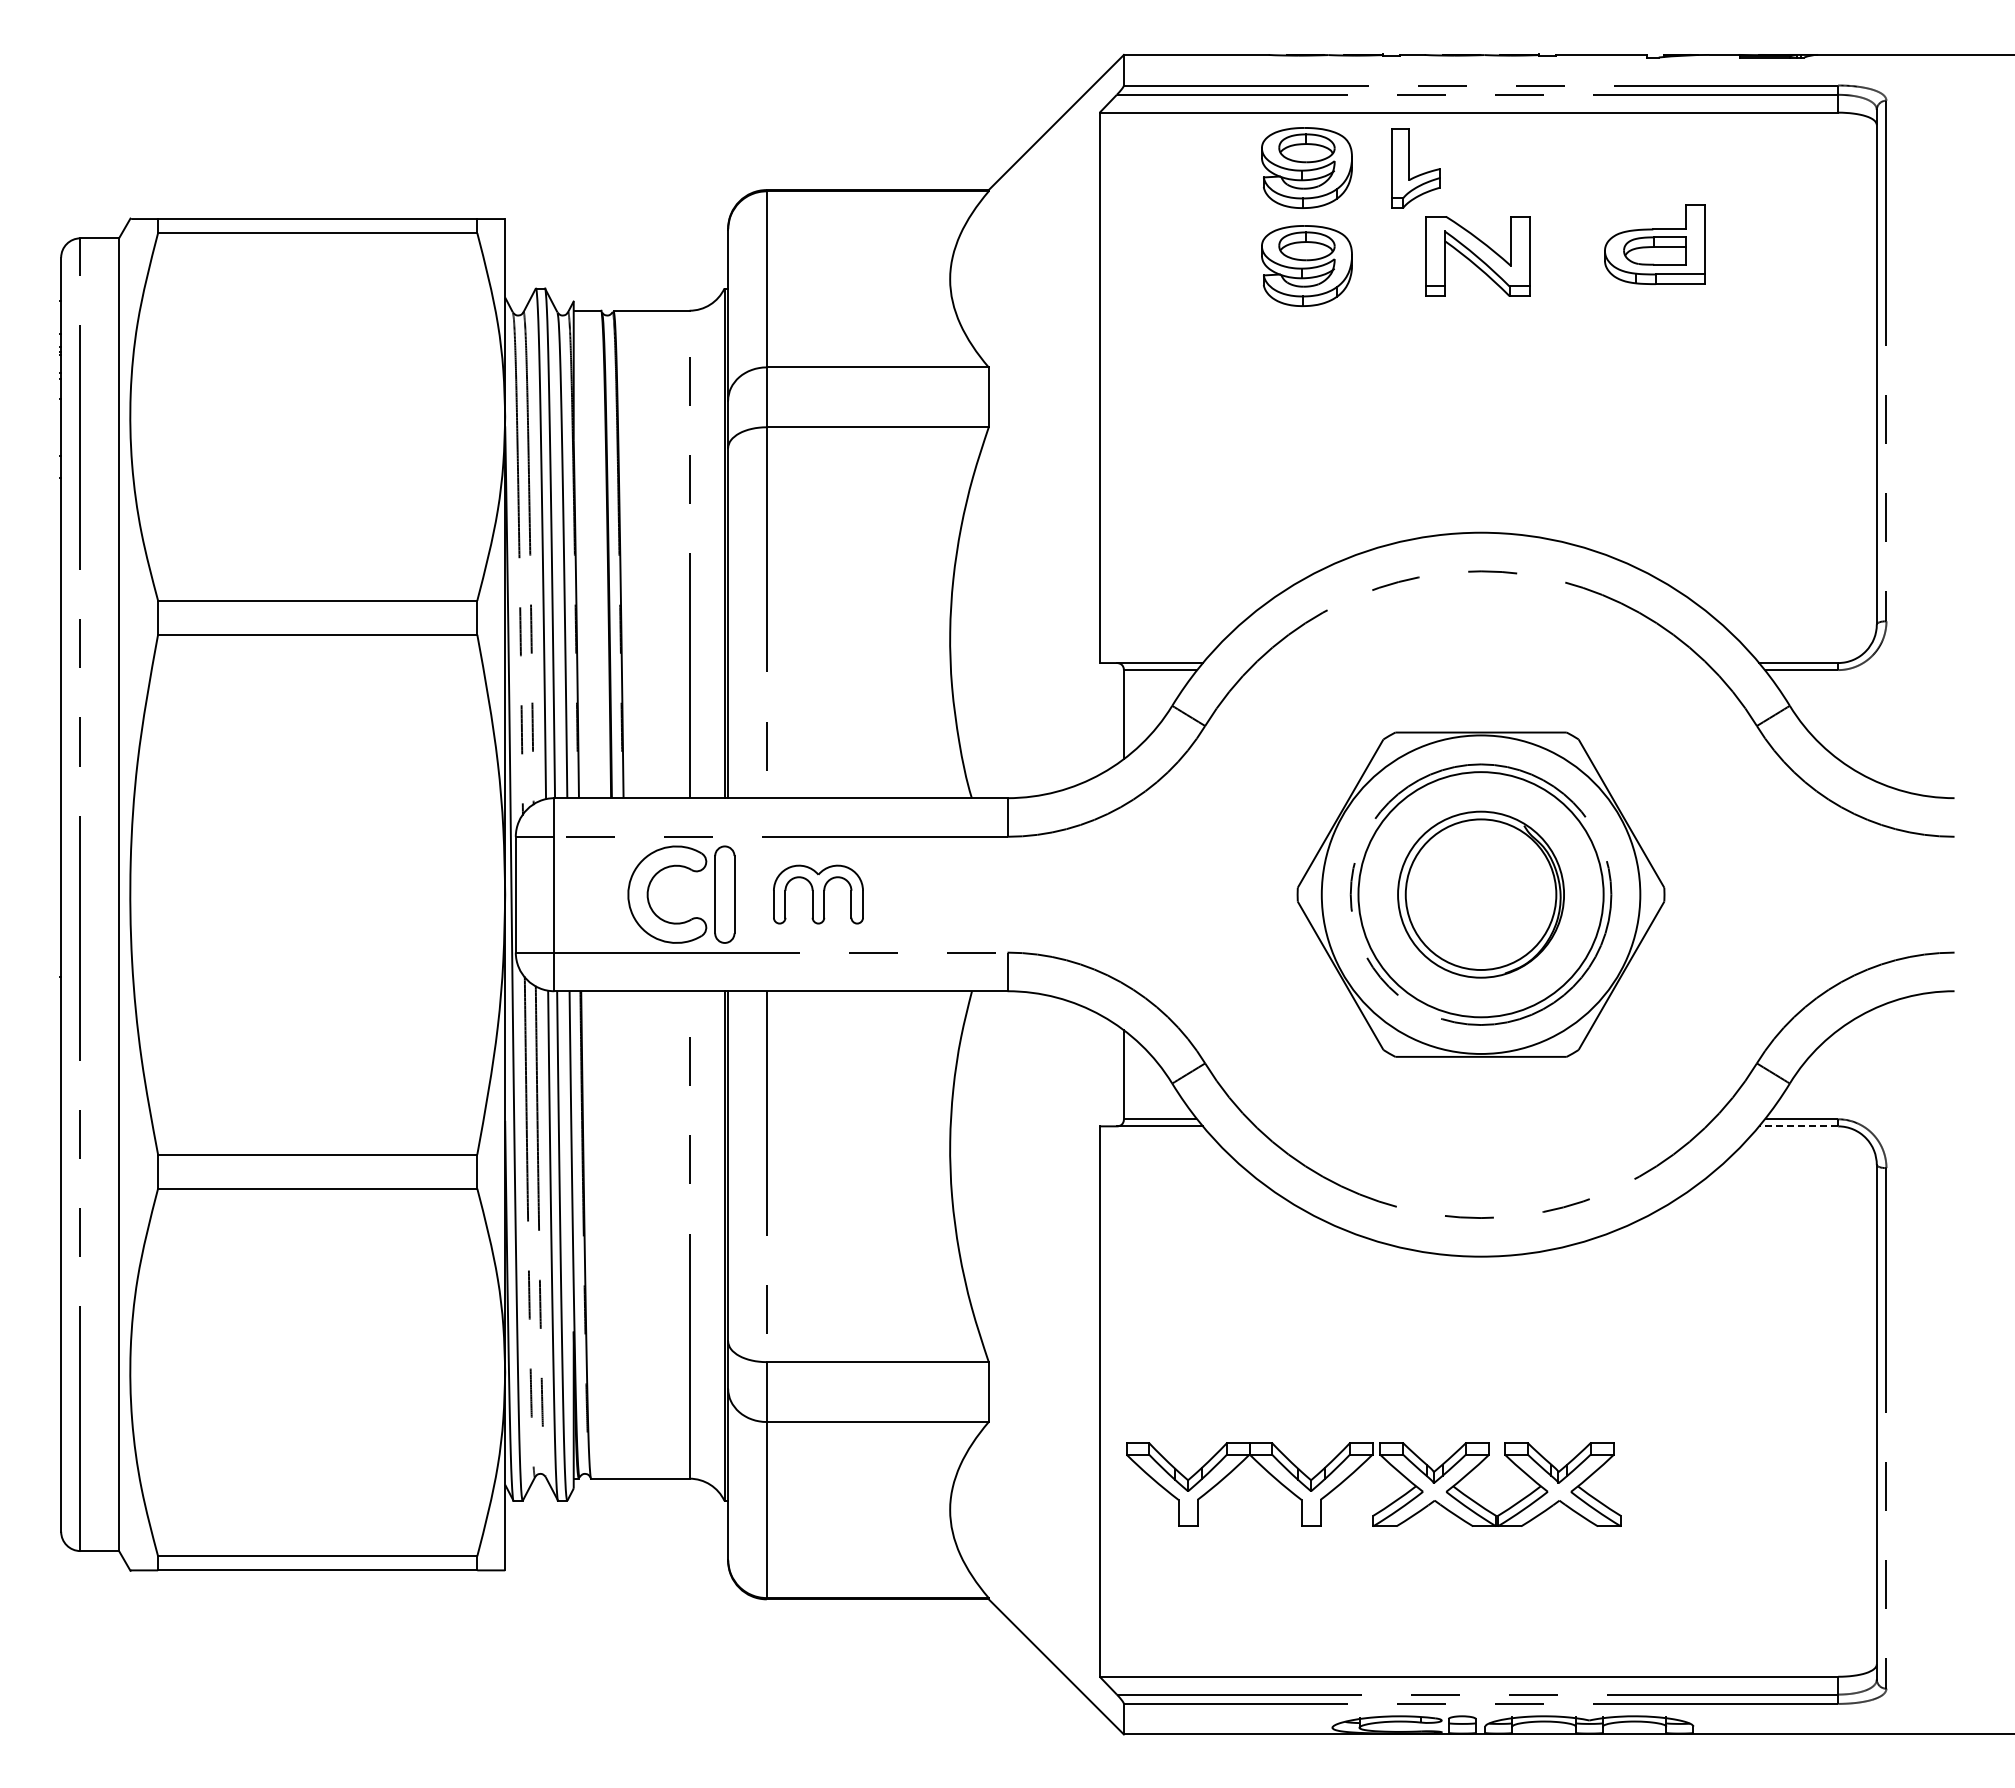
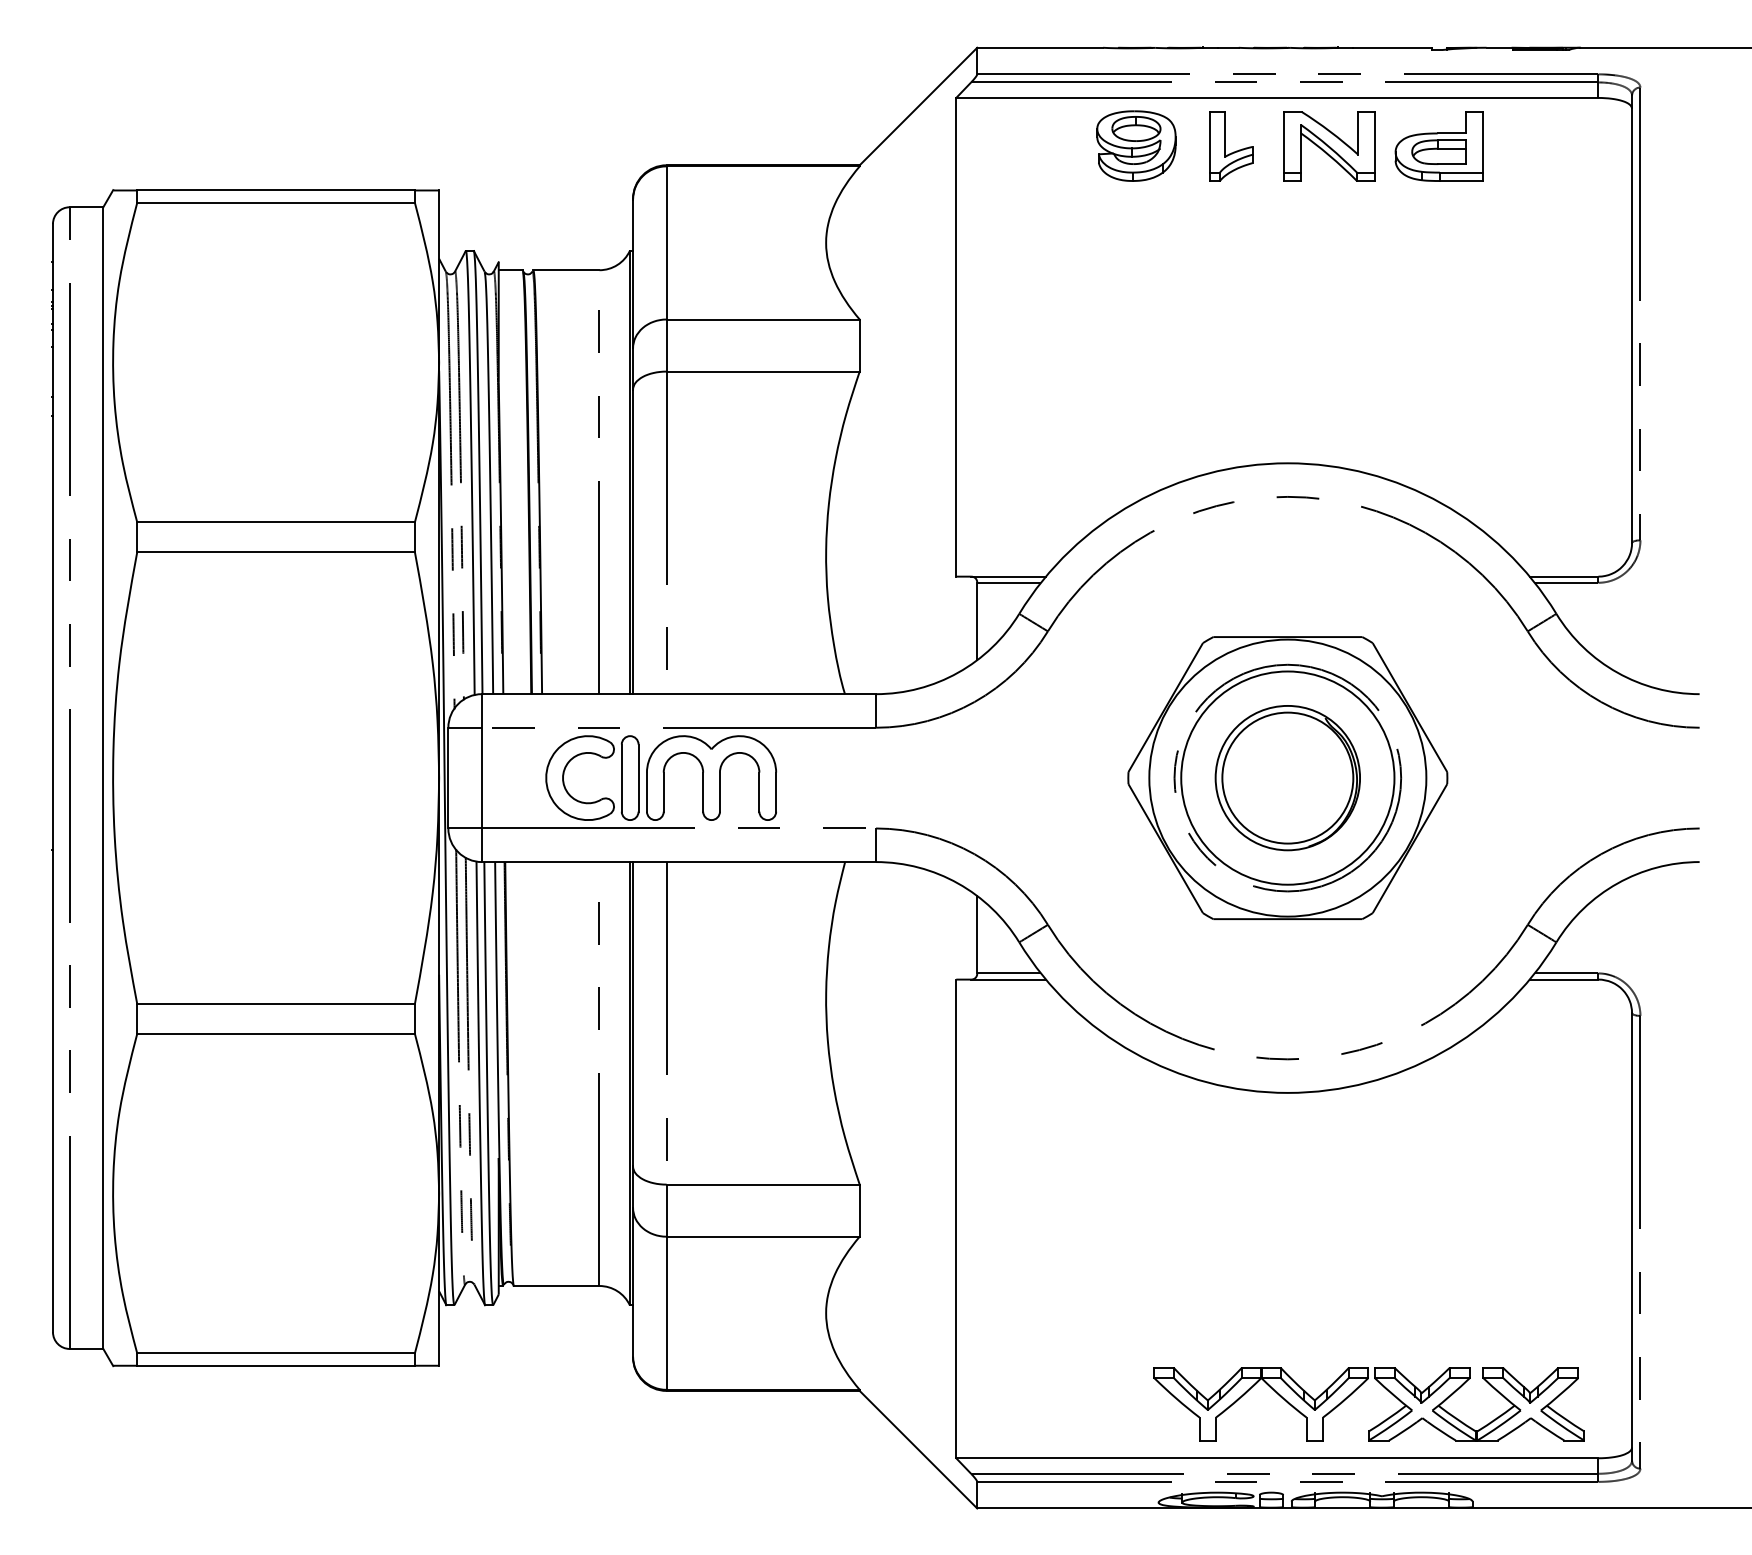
part: (1654, 244) -> (1438, 146), moved
part: (1477, 256) -> (1329, 146), moved
part: (1306, 265) -> (1136, 230), removed
part: (818, 894) -> (711, 777), size x1.67
line: (1798, 1126) -> (1563, 979), dashed -> solid
part: (1358, 1469) -> (1356, 1391), moved

